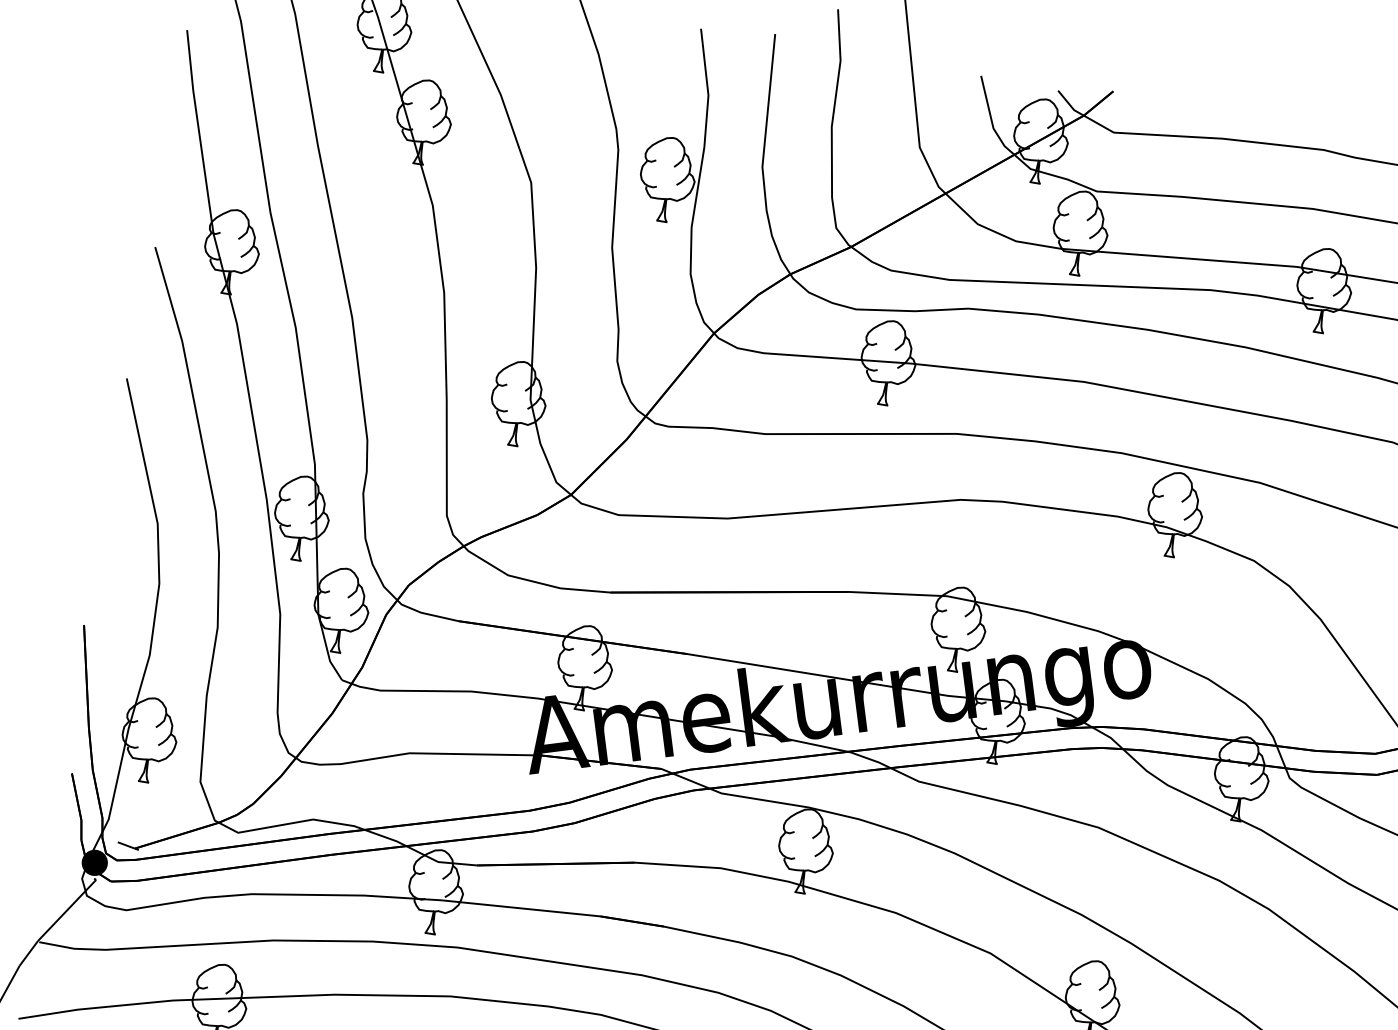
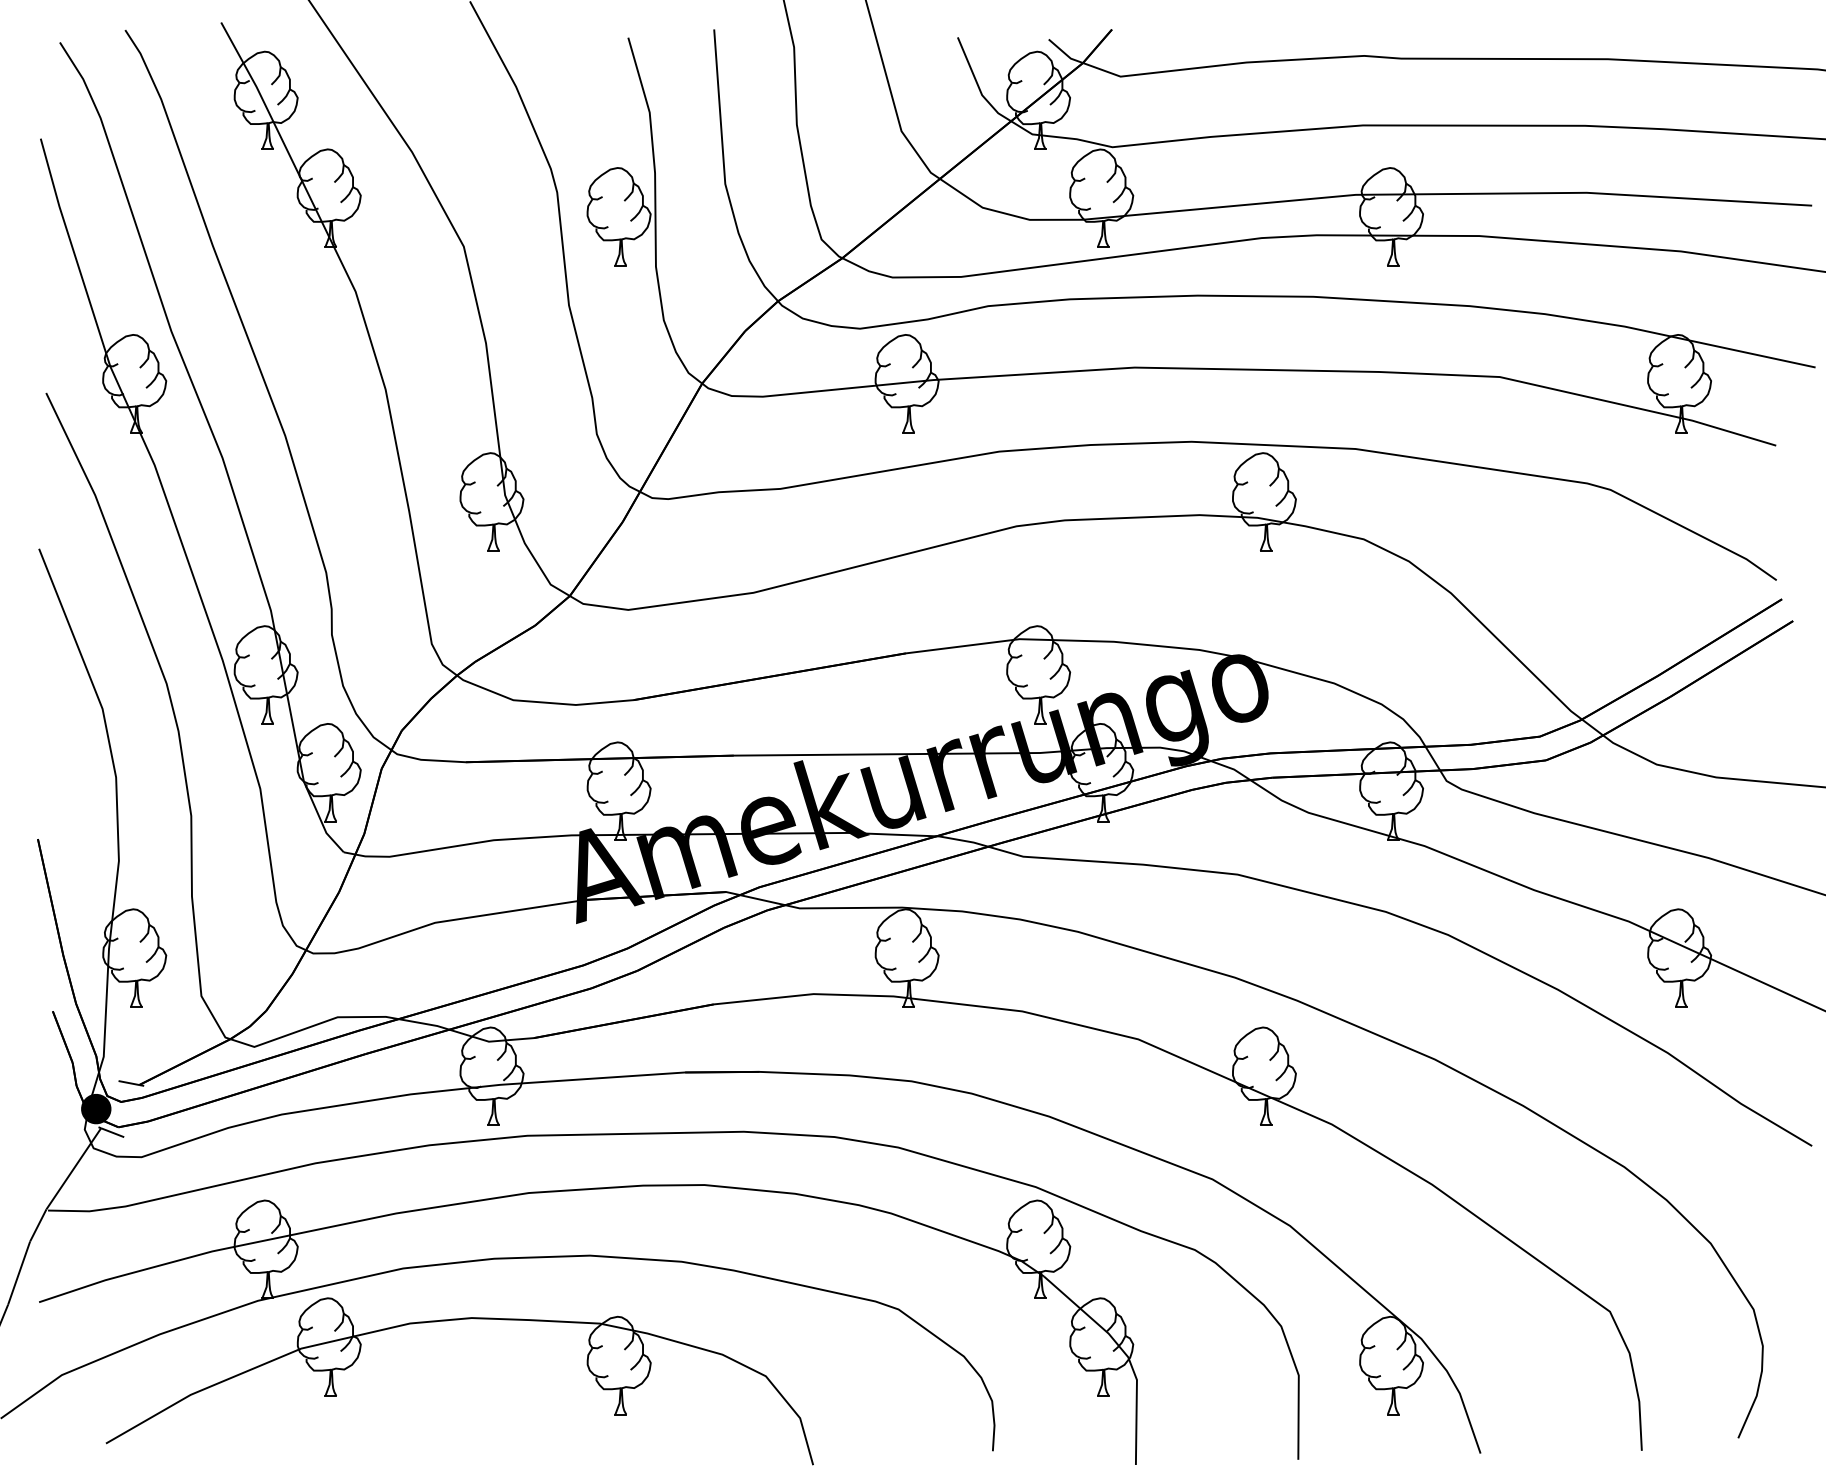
line: (105, 885) -> (112, 1132), added

